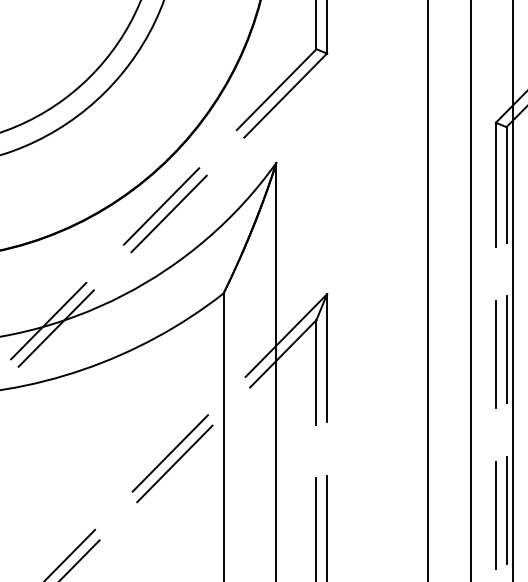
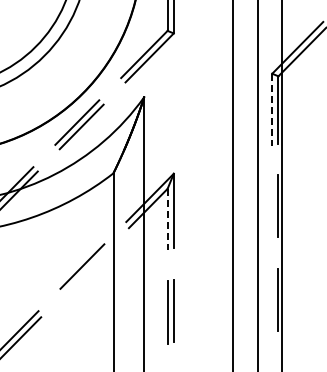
line: (496, 185) -> (272, 110), solid -> dashed
line: (496, 353) -> (272, 208), removed
line: (316, 372) -> (167, 219), solid -> dashed
line: (175, 463) -> (85, 272), removed
line: (496, 515) -> (272, 302), removed

